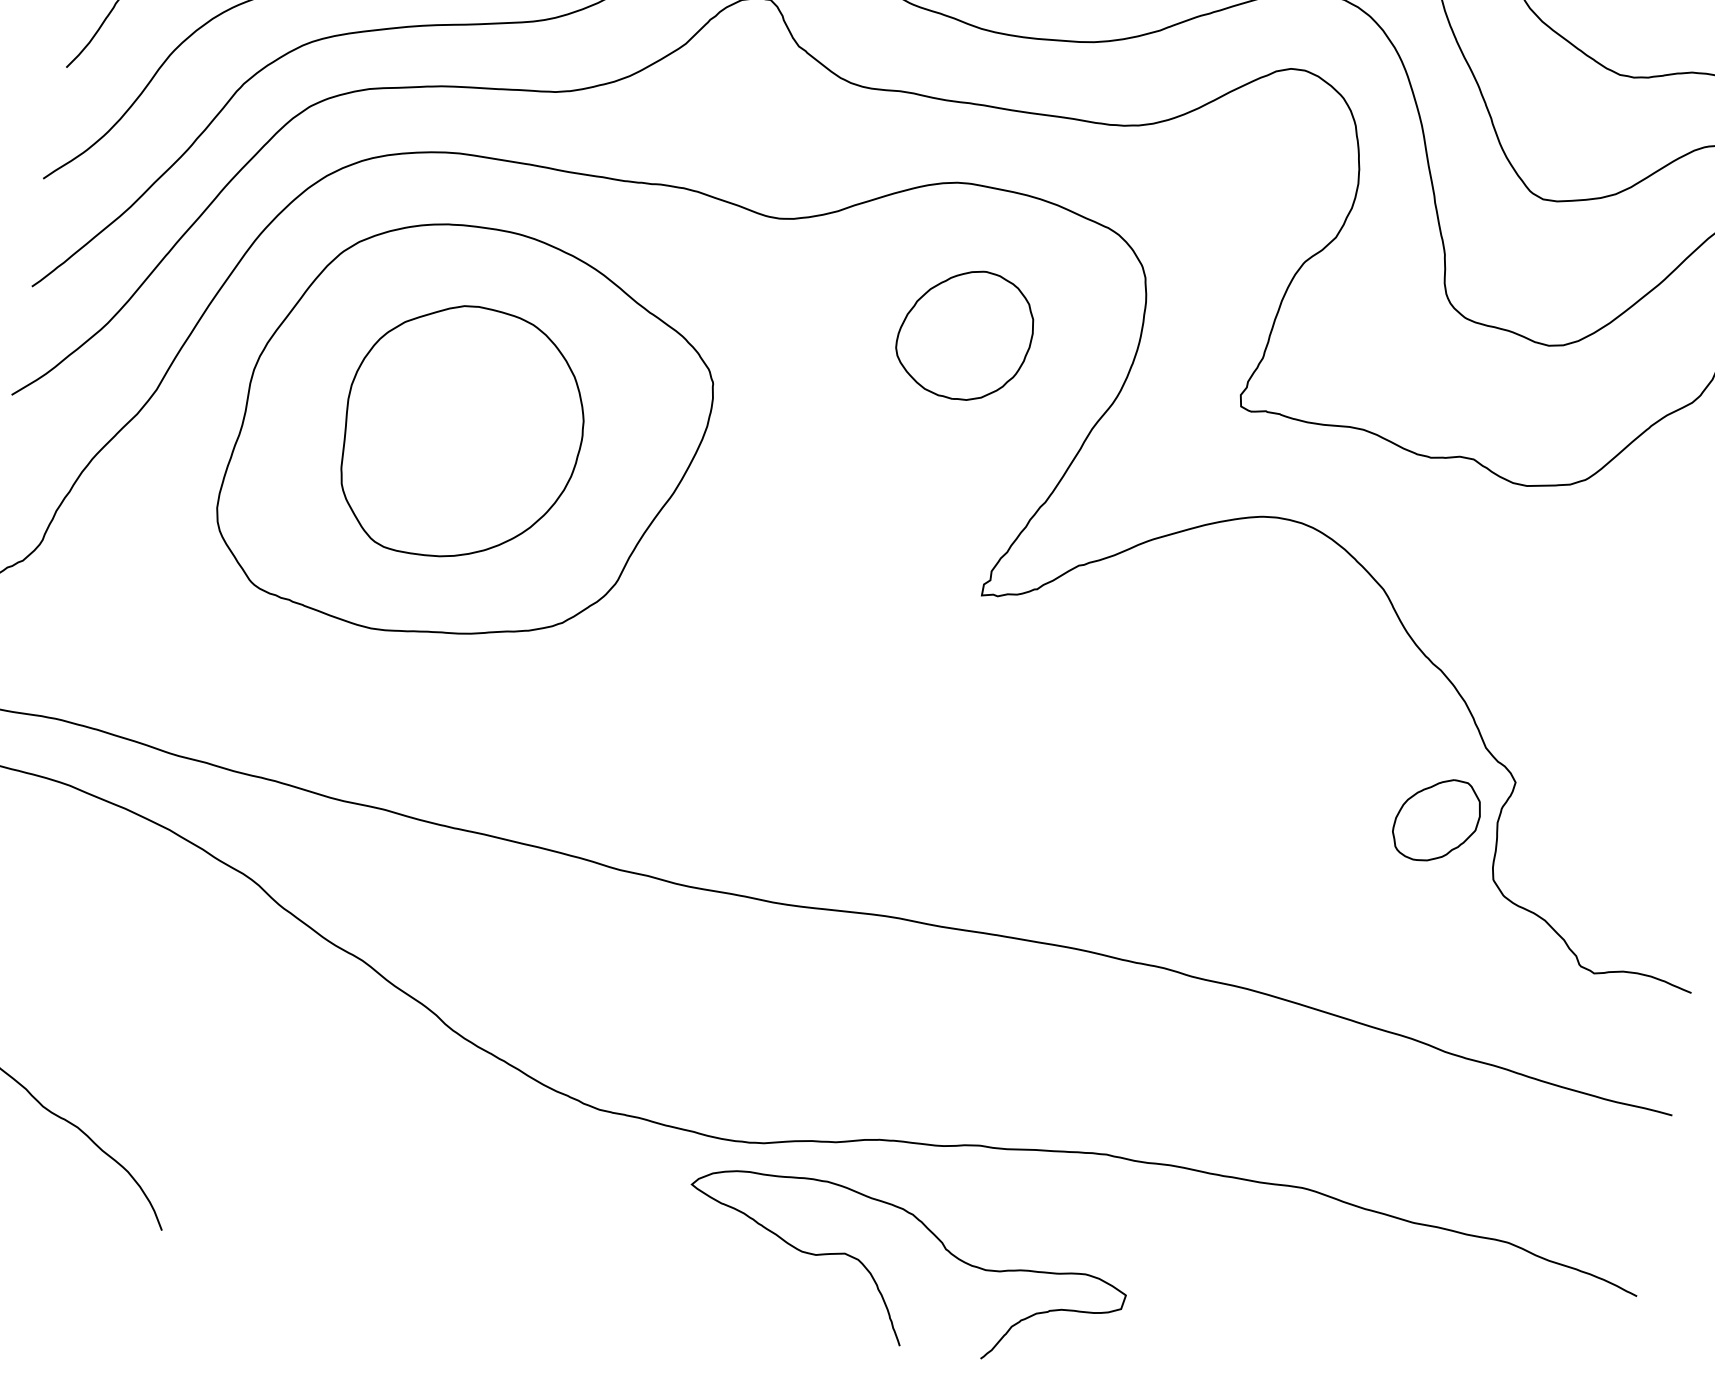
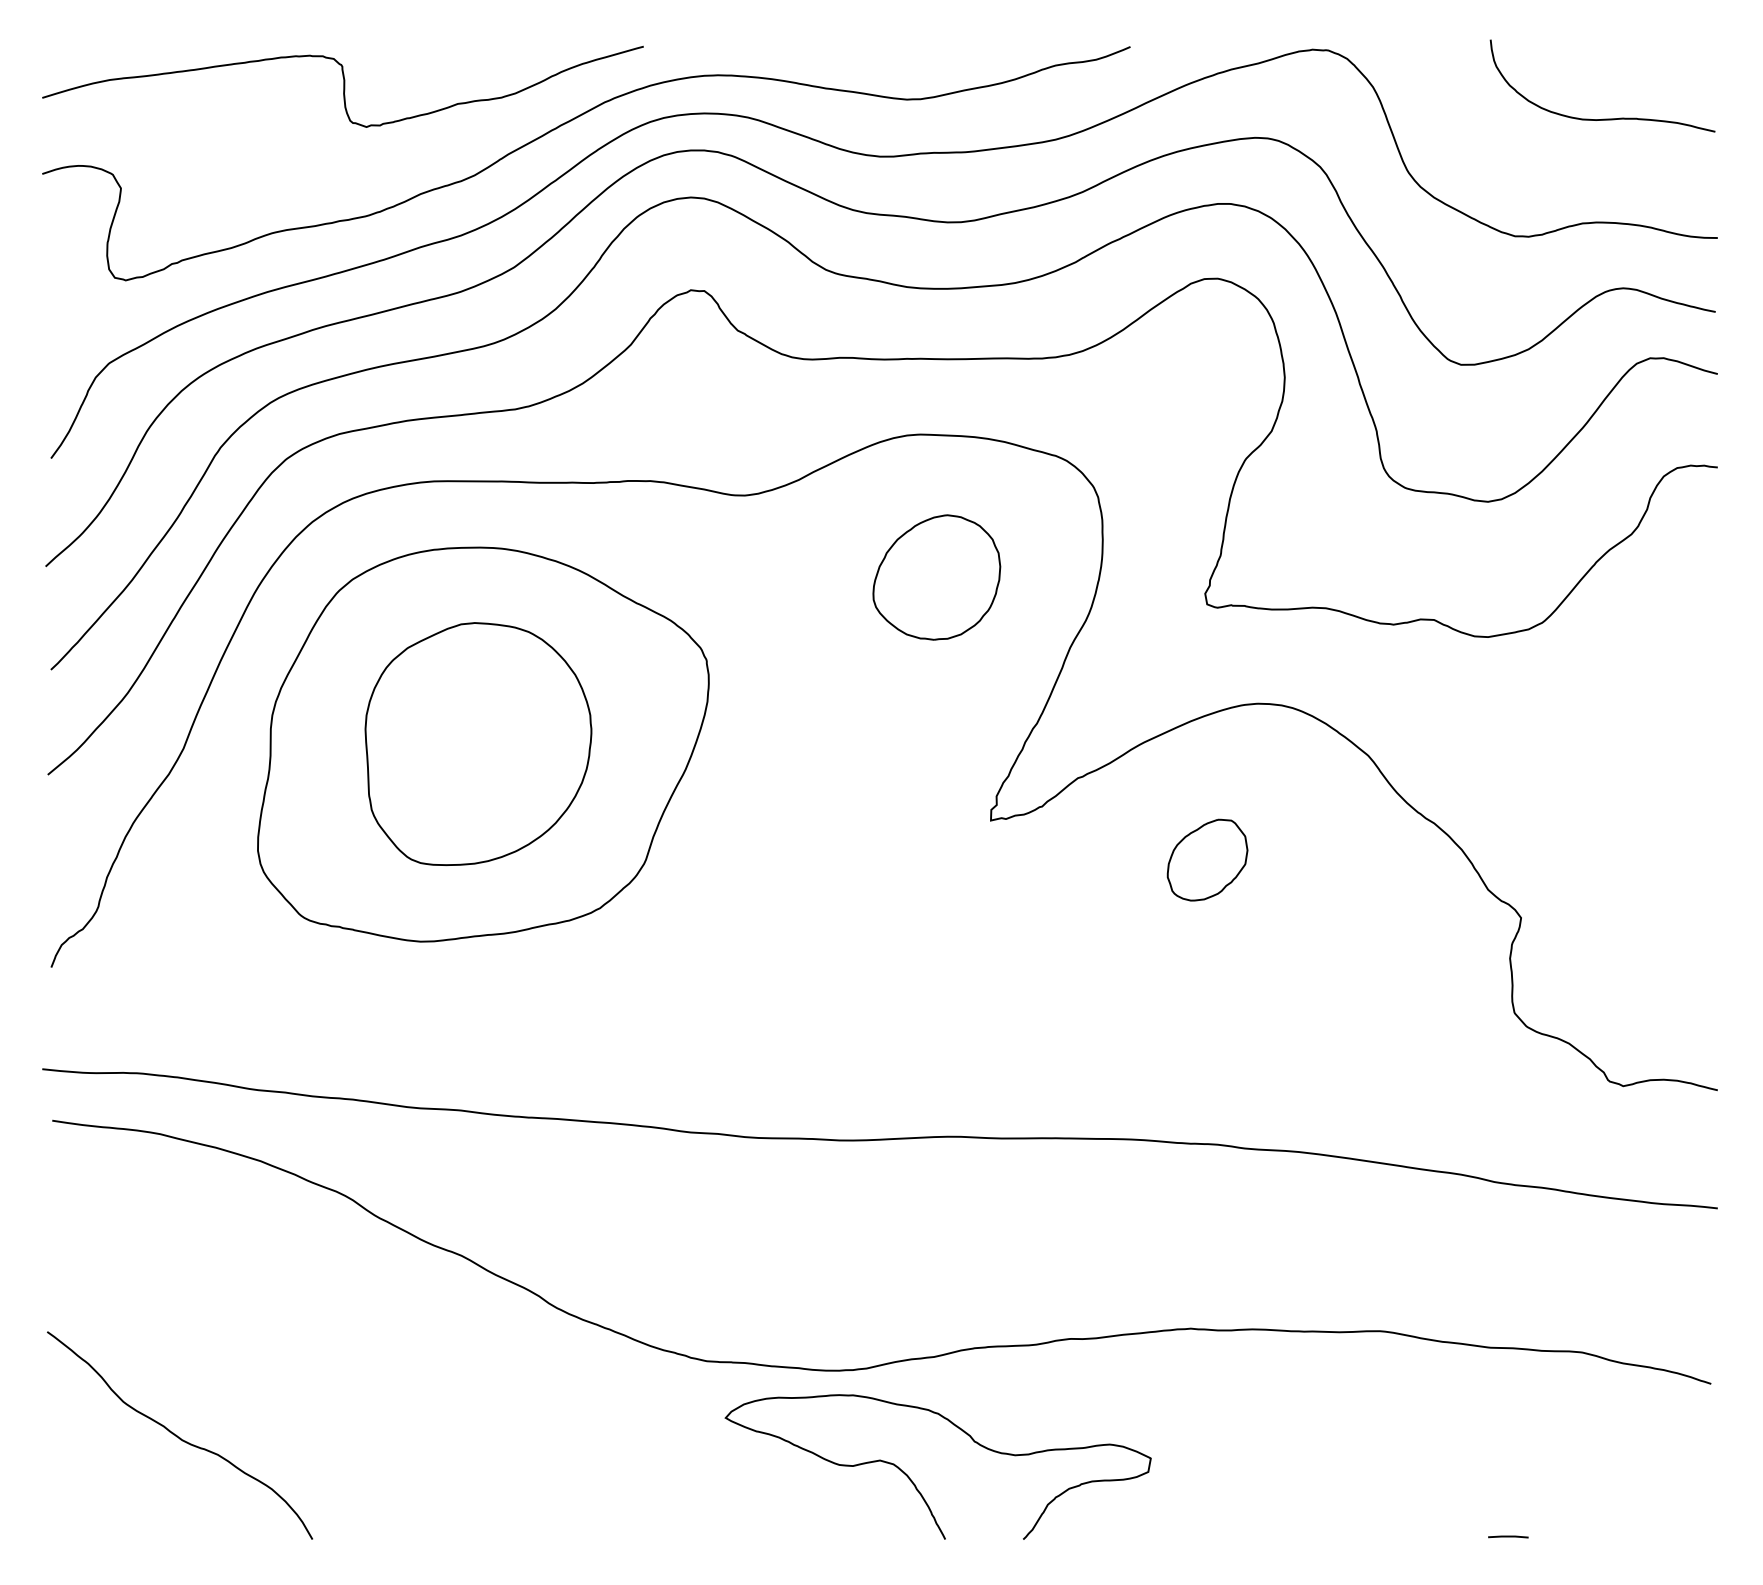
part: (1436, 819) -> (1207, 859), moved
curve: (877, 1284) -> (915, 1484), moved

